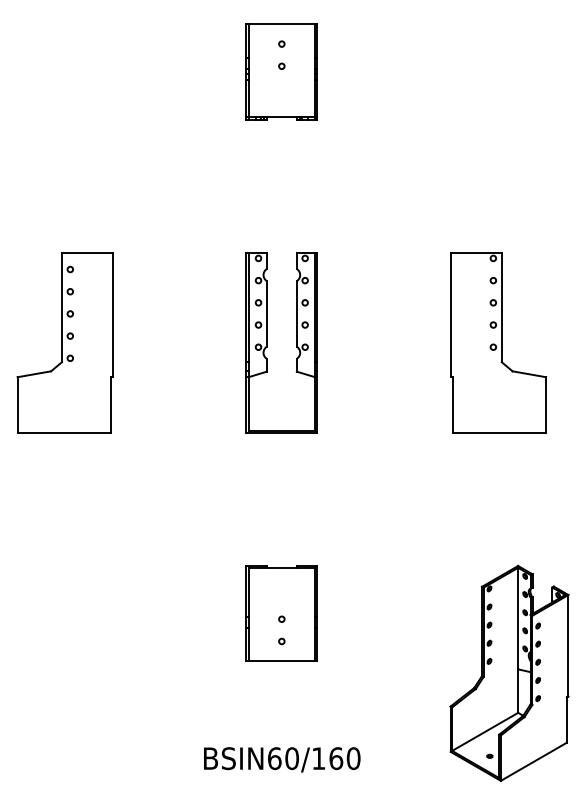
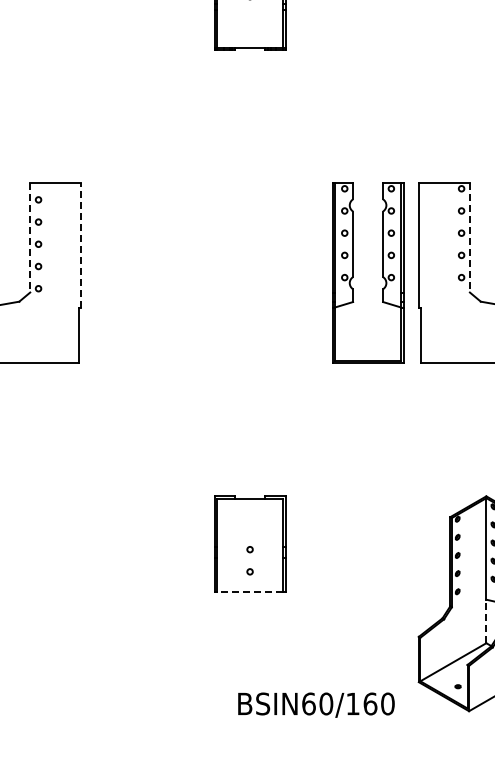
line: (62, 307) -> (30, 237), solid -> dashed
line: (501, 307) -> (469, 237), solid -> dashed
line: (113, 314) -> (81, 244), solid -> dashed
part: (267, 342) -> (353, 272), moved
line: (281, 661) -> (249, 591), solid -> dashed
line: (518, 691) -> (486, 621), solid -> dashed
text: (282, 759) -> (316, 704), moved

